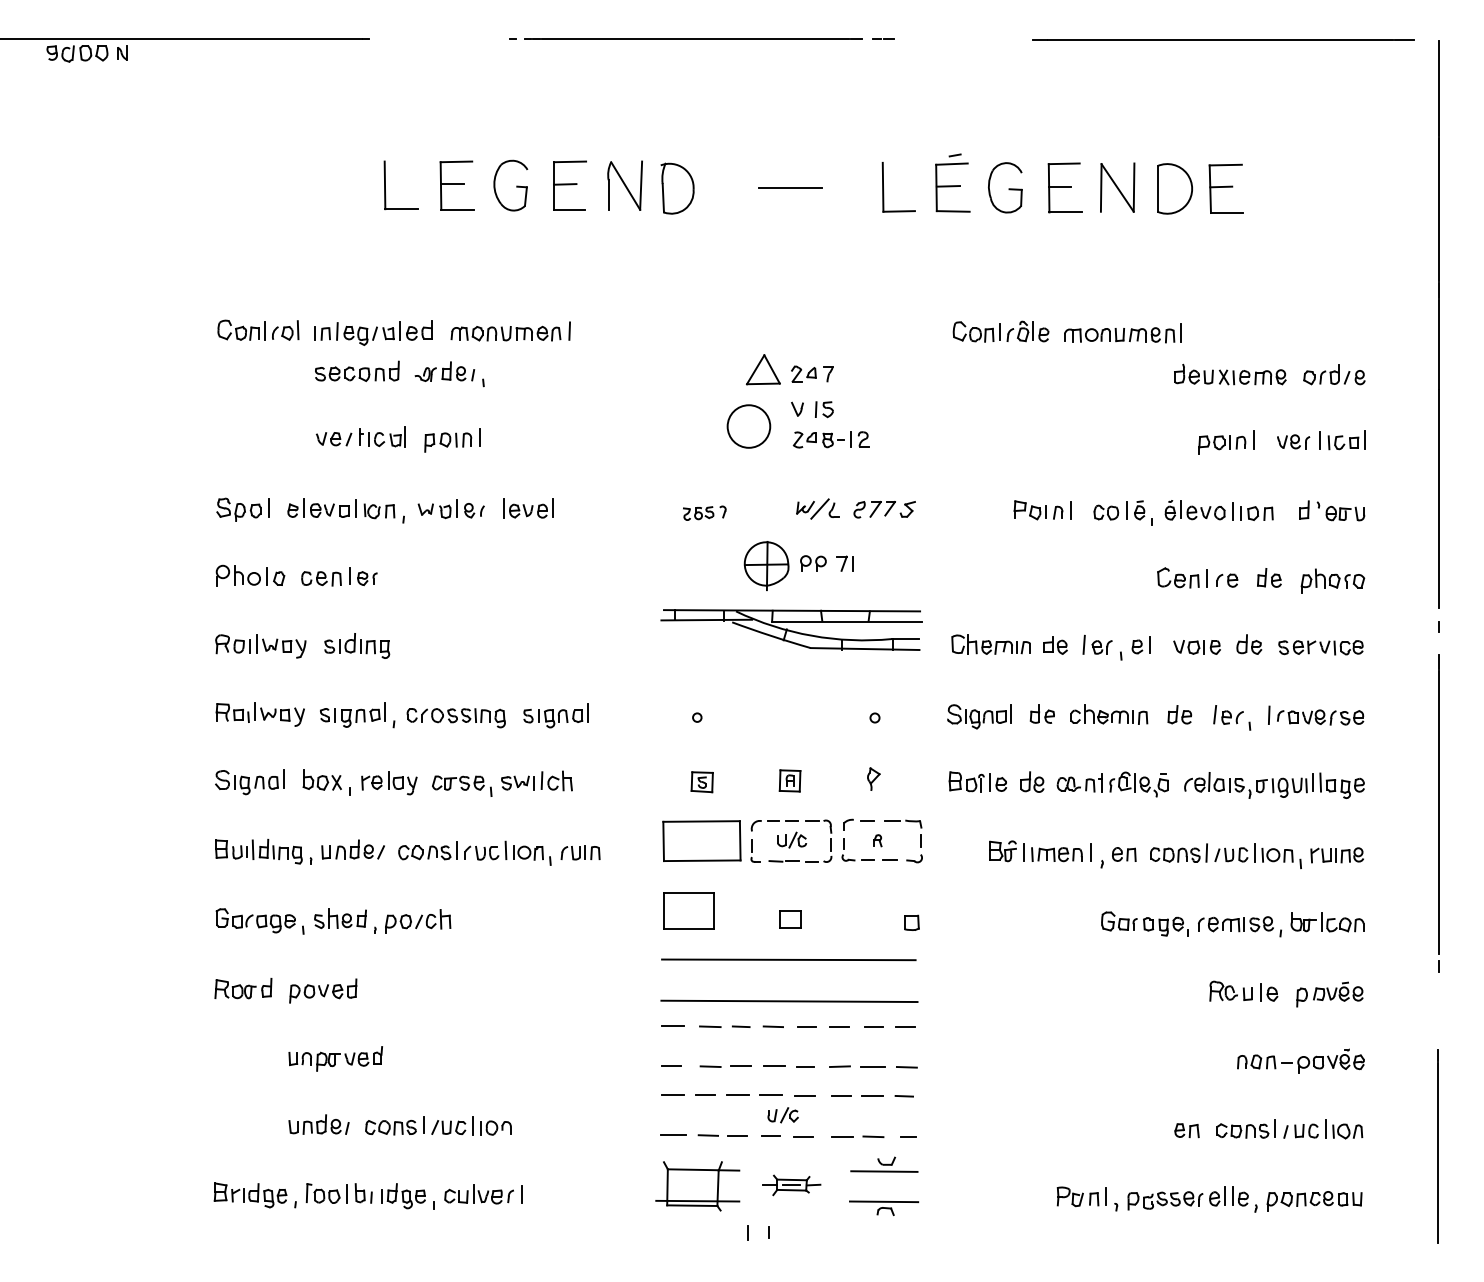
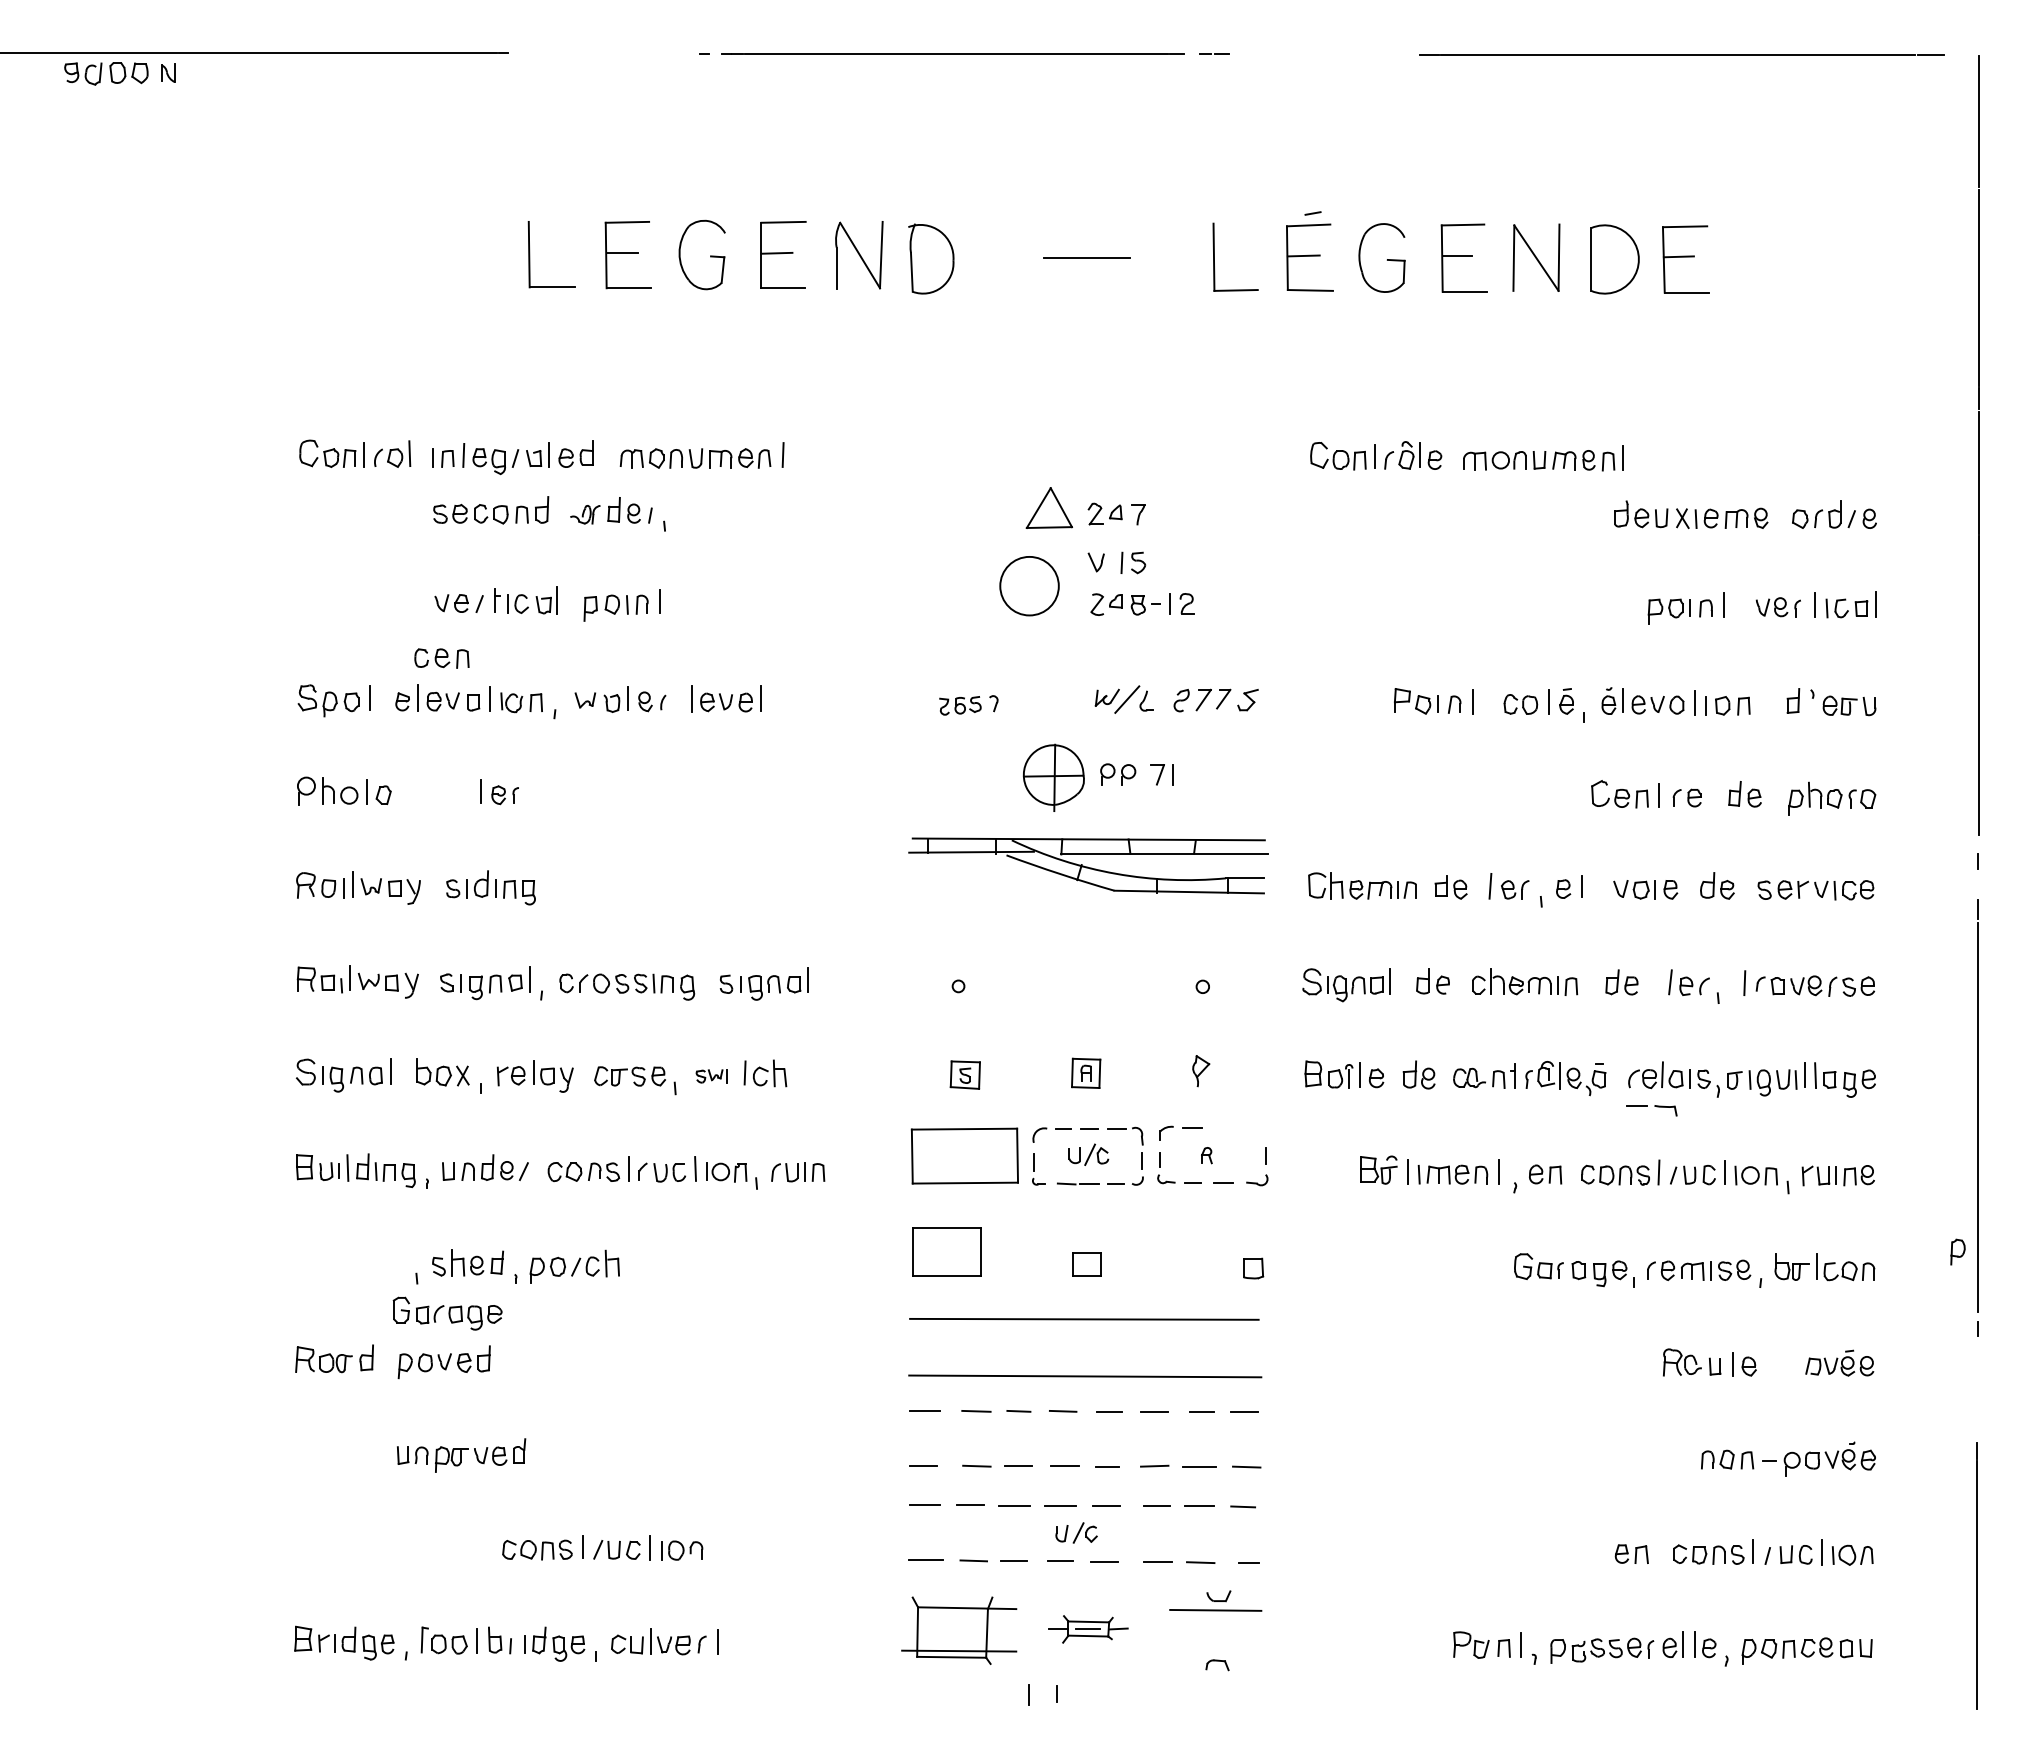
part: (321, 578) -> (441, 658), moved
part: (517, 783) -> (711, 1076), size x0.7
part: (903, 823) -> (1651, 1110), moved
part: (255, 920) -> (447, 1313), moved
part: (1301, 997) -> (1957, 1251), moved
part: (319, 1124) -> (438, 1545), removed
line: (884, 1201) -> (1215, 1651), removed

